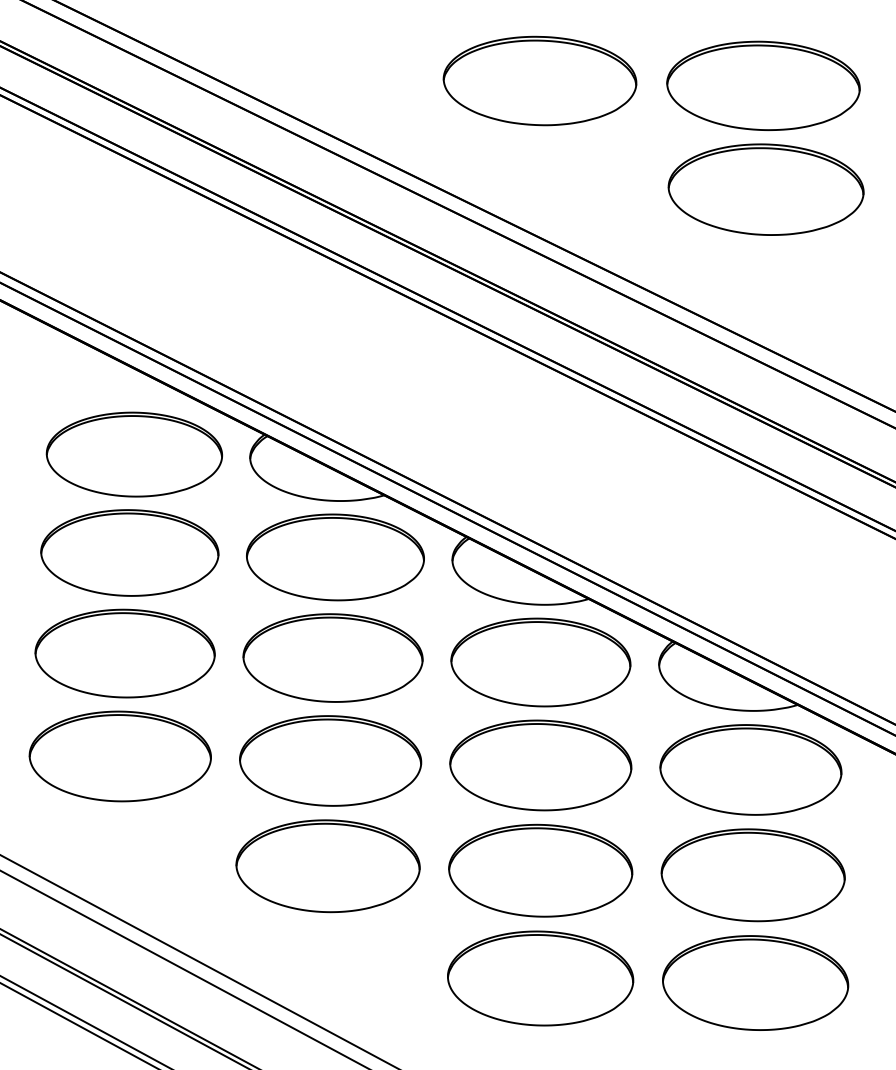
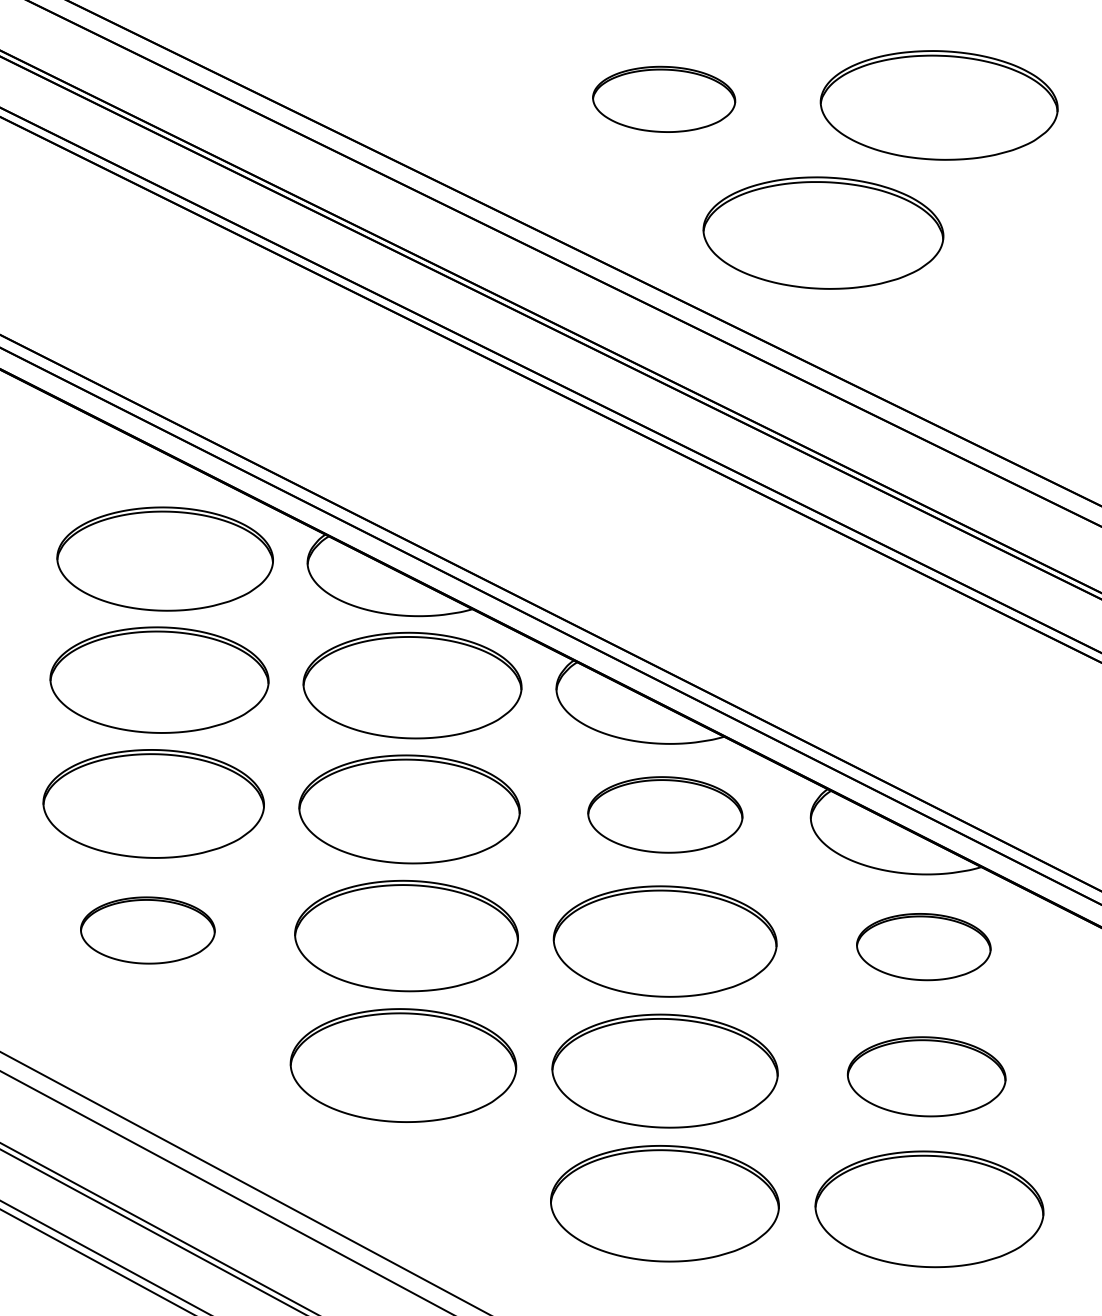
part: (539, 81) -> (663, 99), size x0.6
part: (766, 189) -> (823, 232), moved
part: (541, 662) -> (665, 814), size x0.7
part: (120, 756) -> (147, 930), size x0.6
part: (750, 769) -> (923, 946), size x0.6
part: (753, 875) -> (926, 1076), size x0.7

